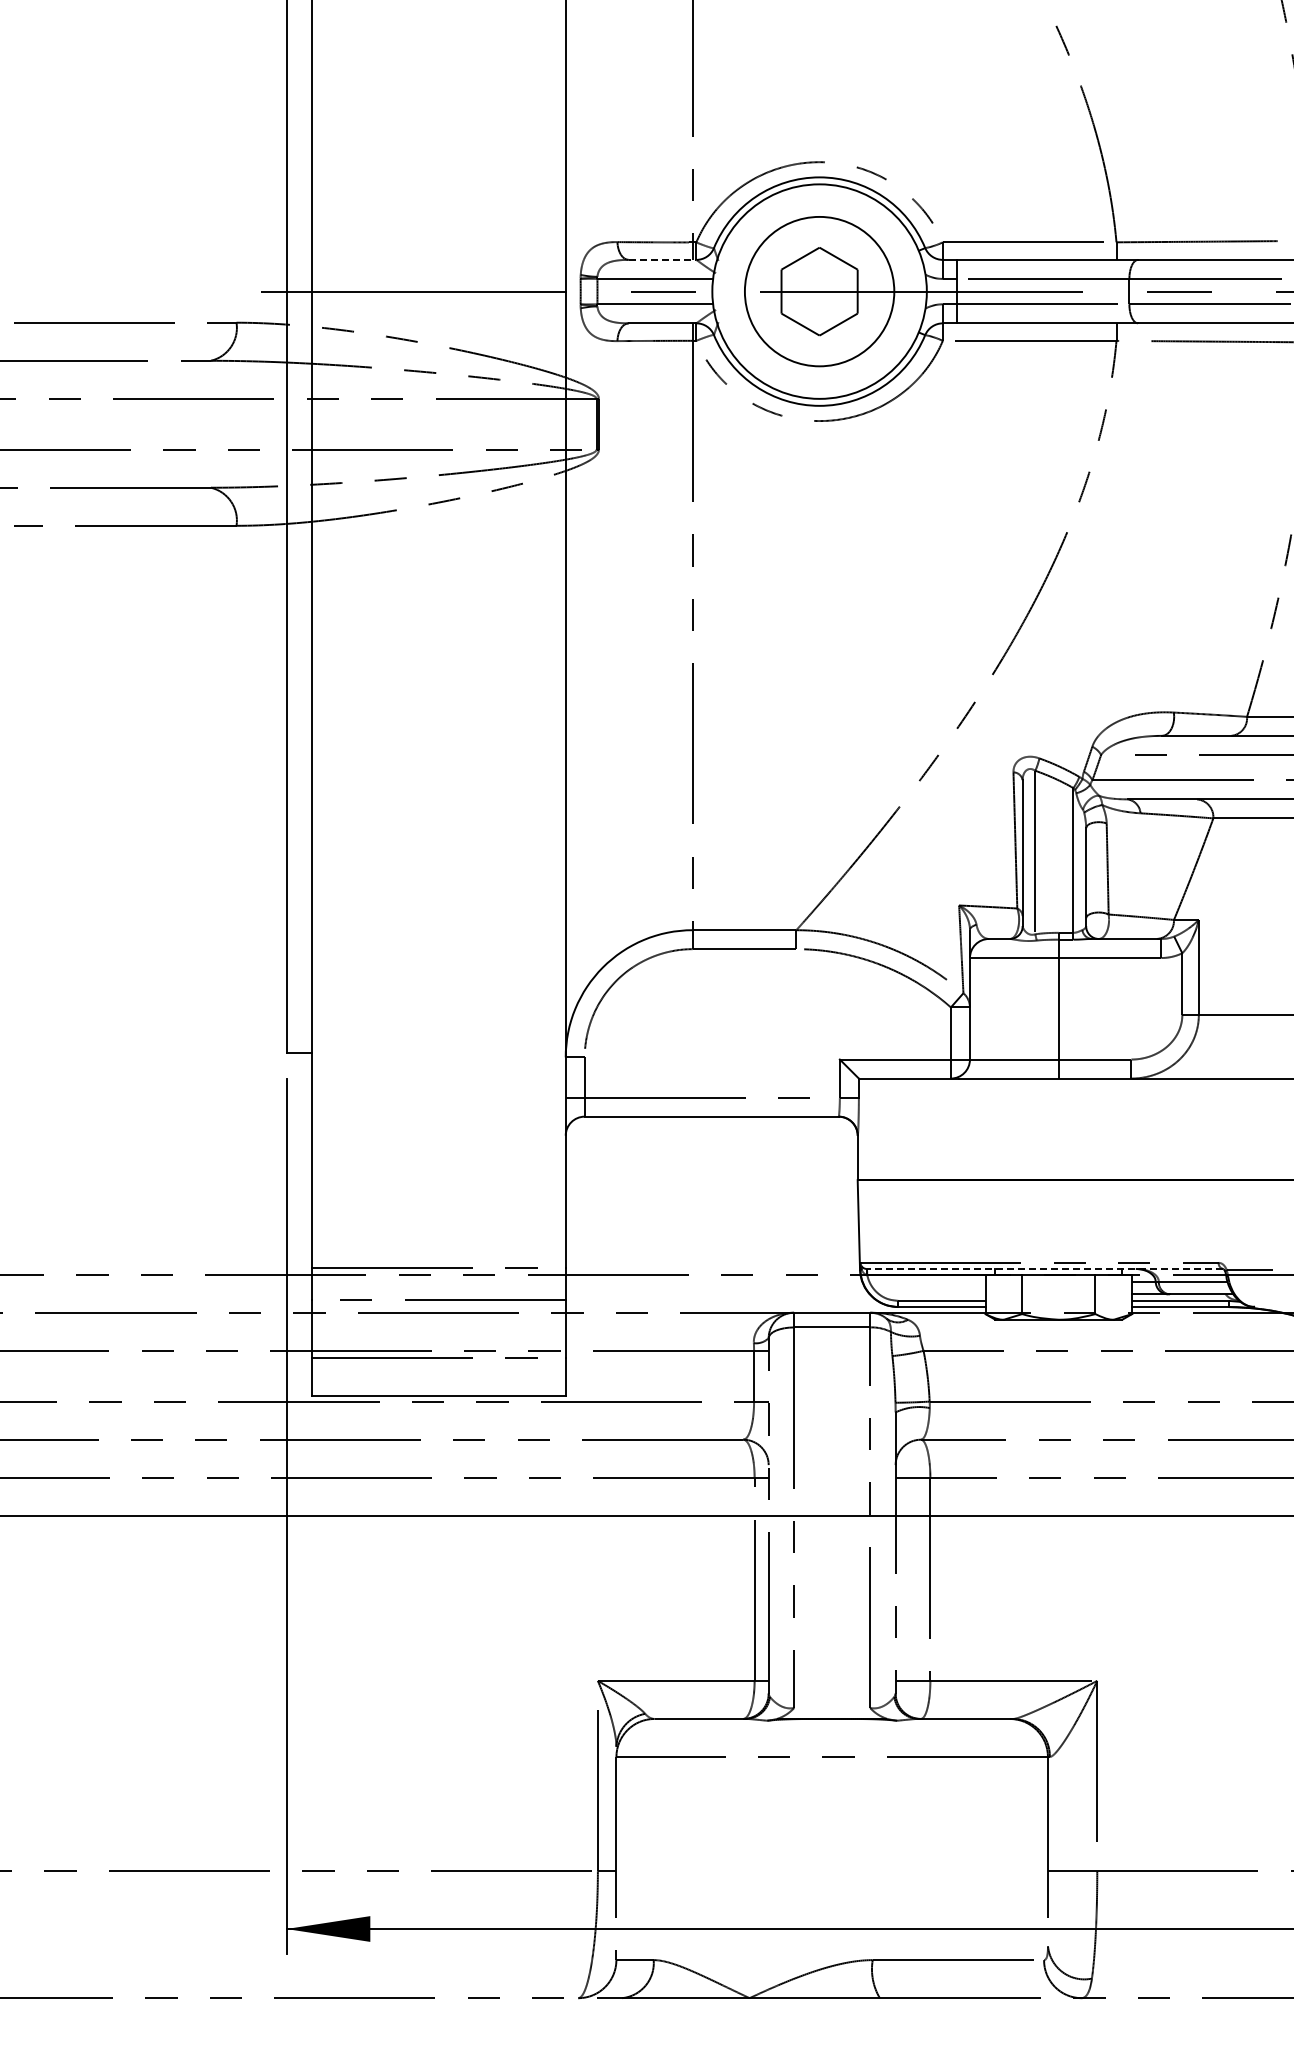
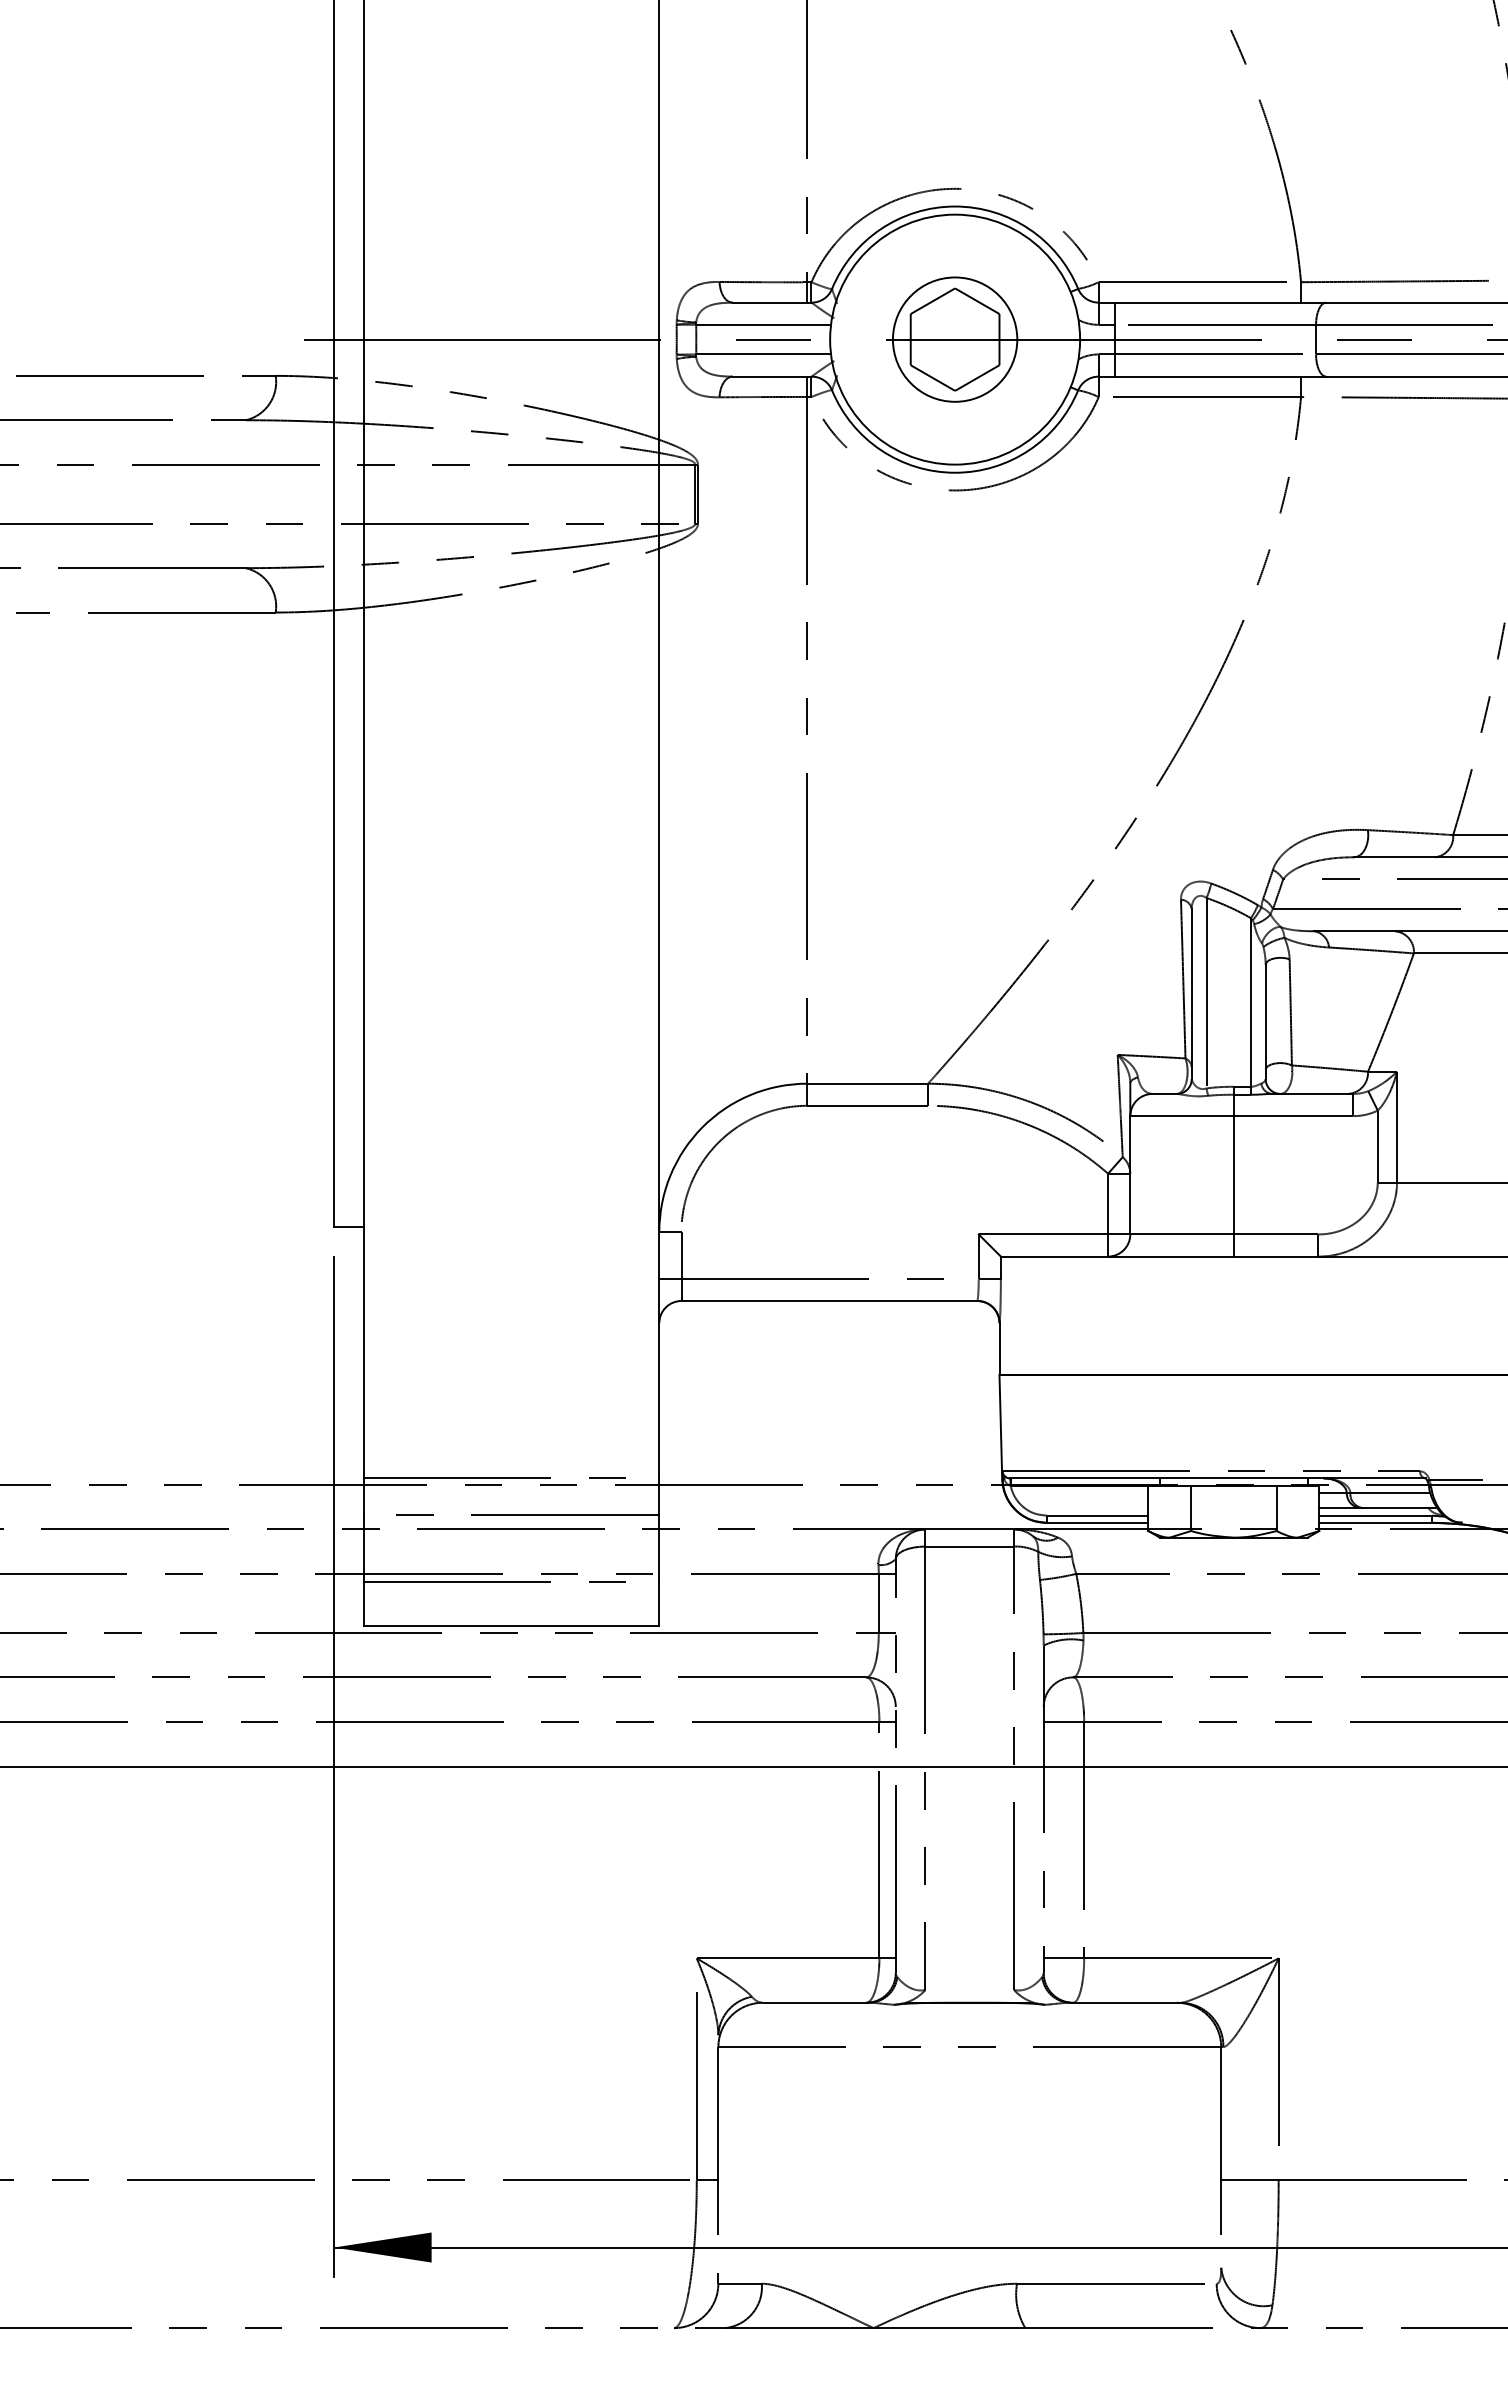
line: (662, 259) -> (772, 302), dashed -> solid
circle: (819, 291) -> (954, 339), size x0.71
line: (1044, 1268) -> (1217, 1477), dashed -> solid

